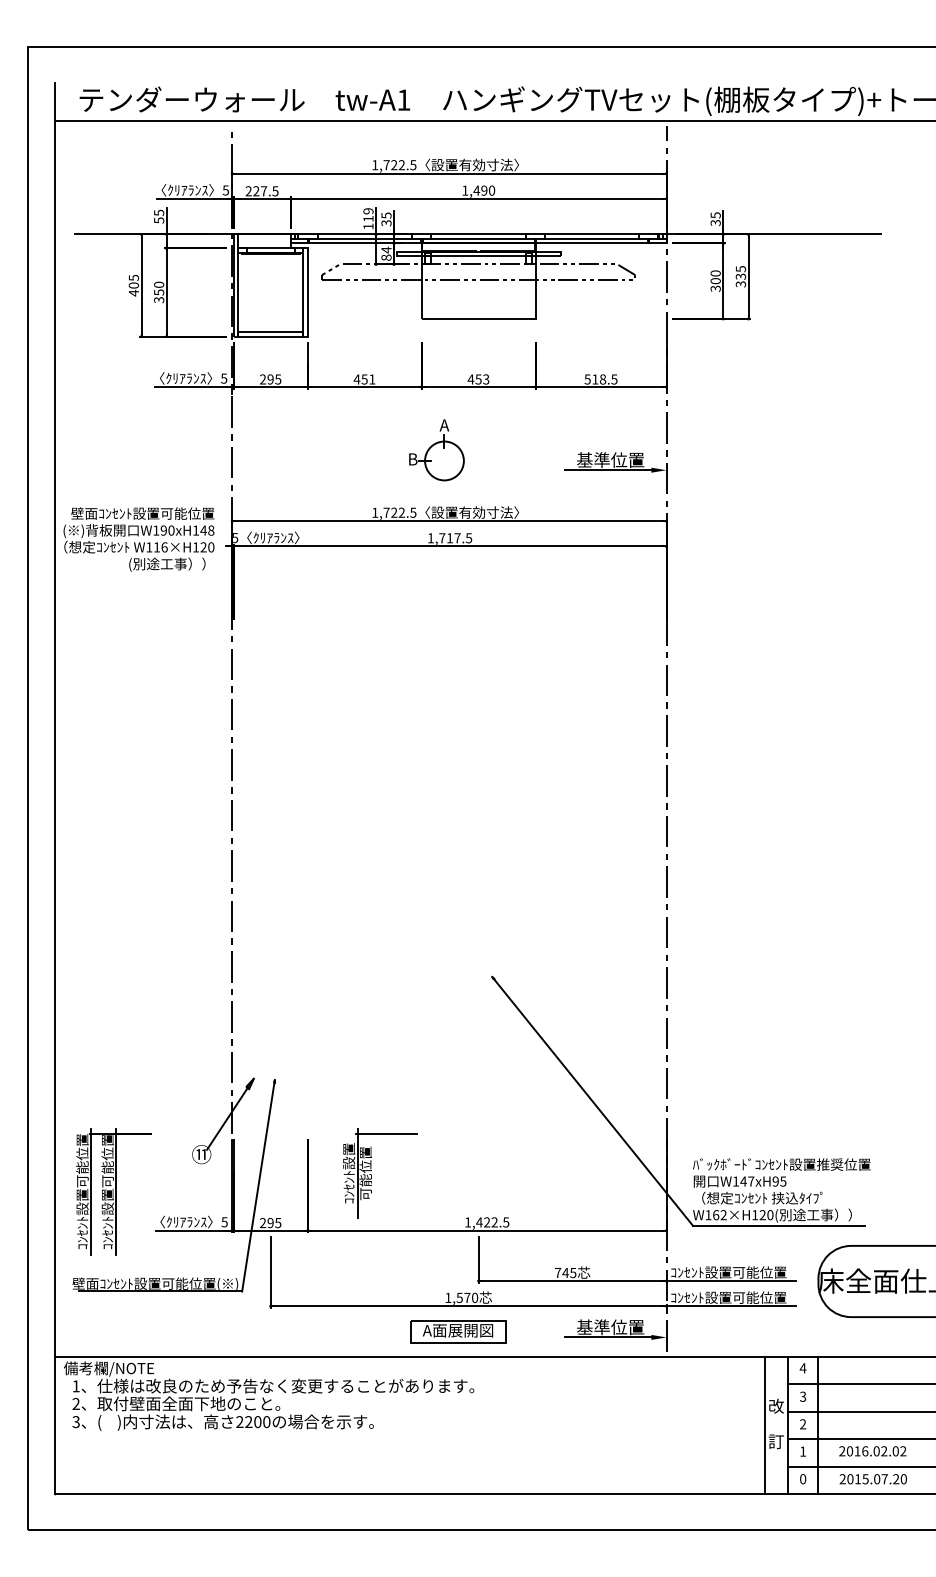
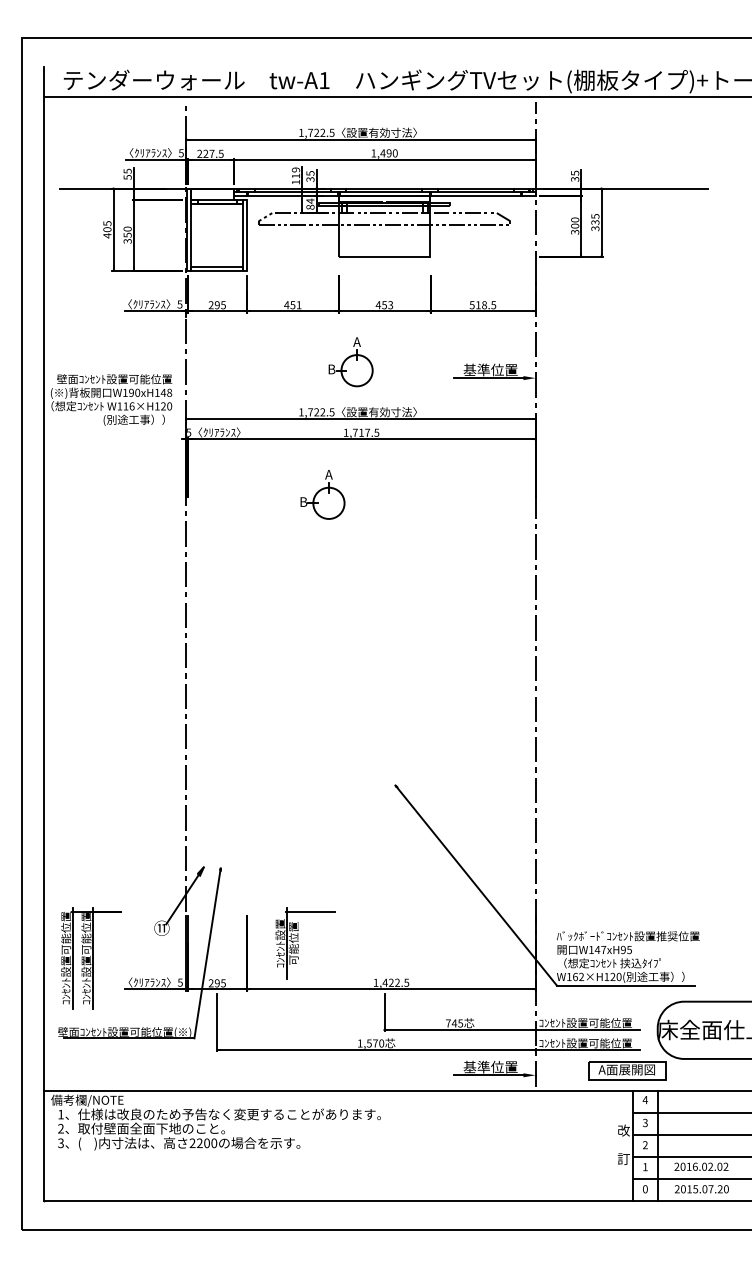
text: (138, 539) -> (111, 400), moved
part: (401, 615) -> (322, 494), added
part: (458, 1331) -> (627, 1070), moved
line: (764, 1425) -> (614, 1146), removed

